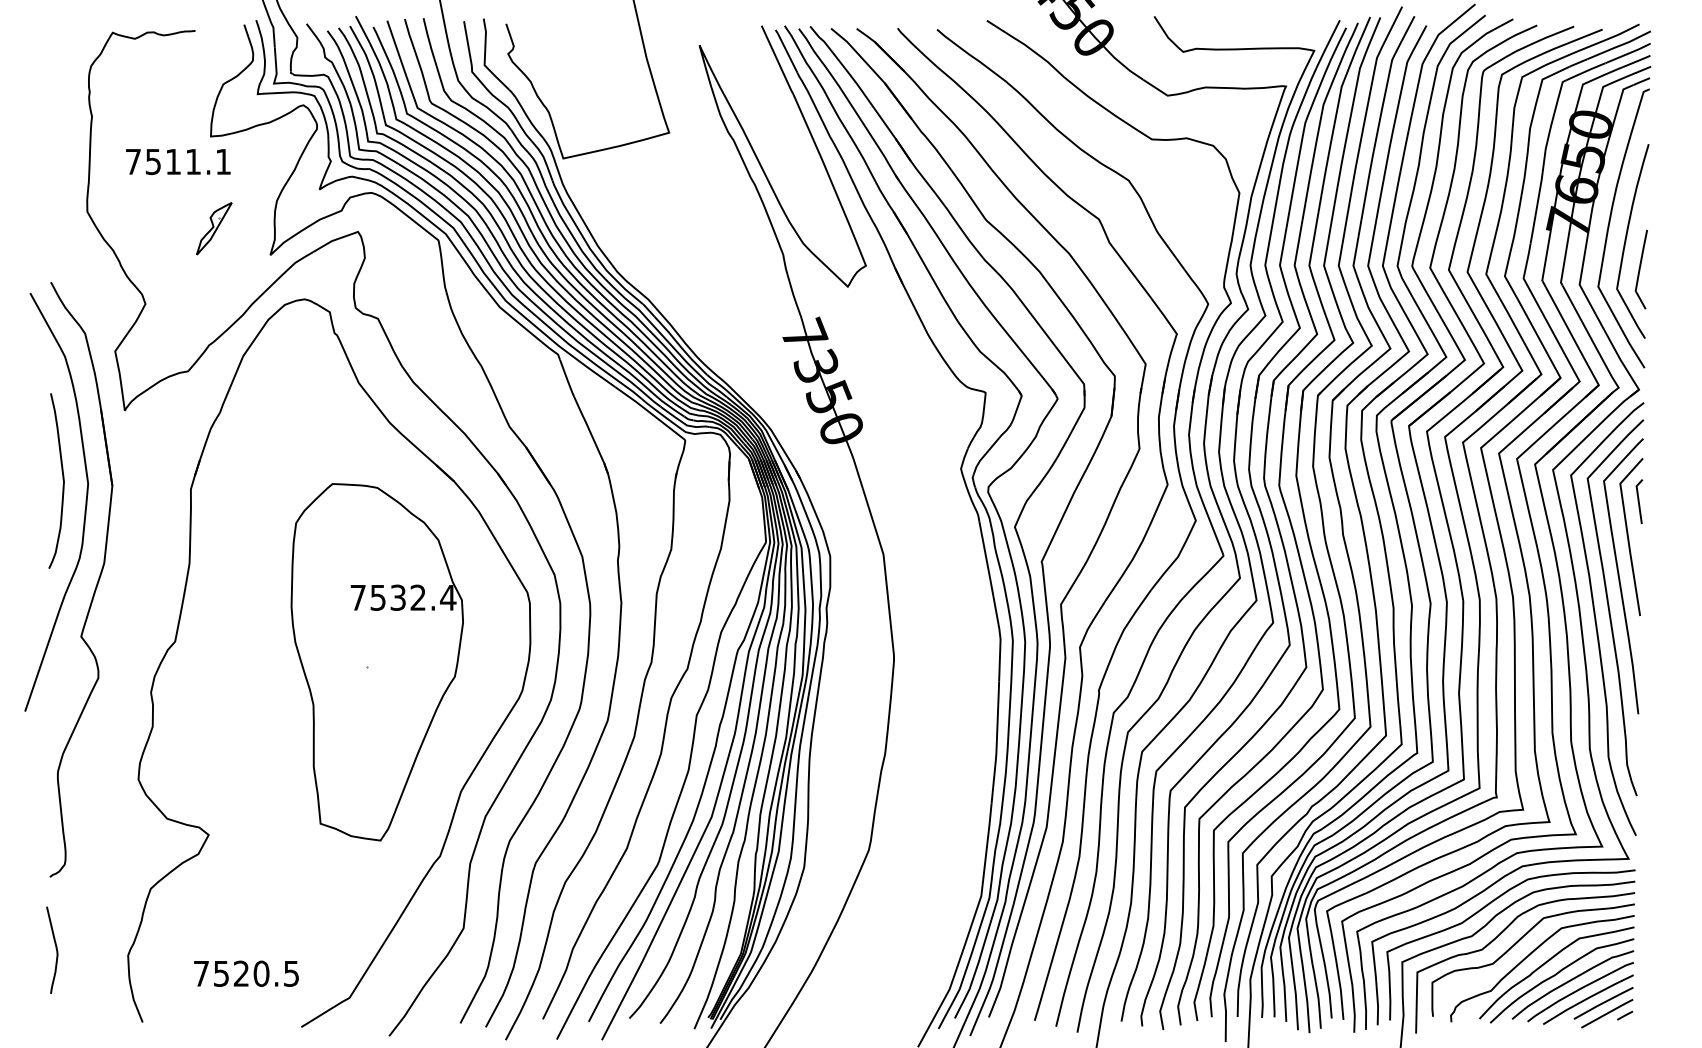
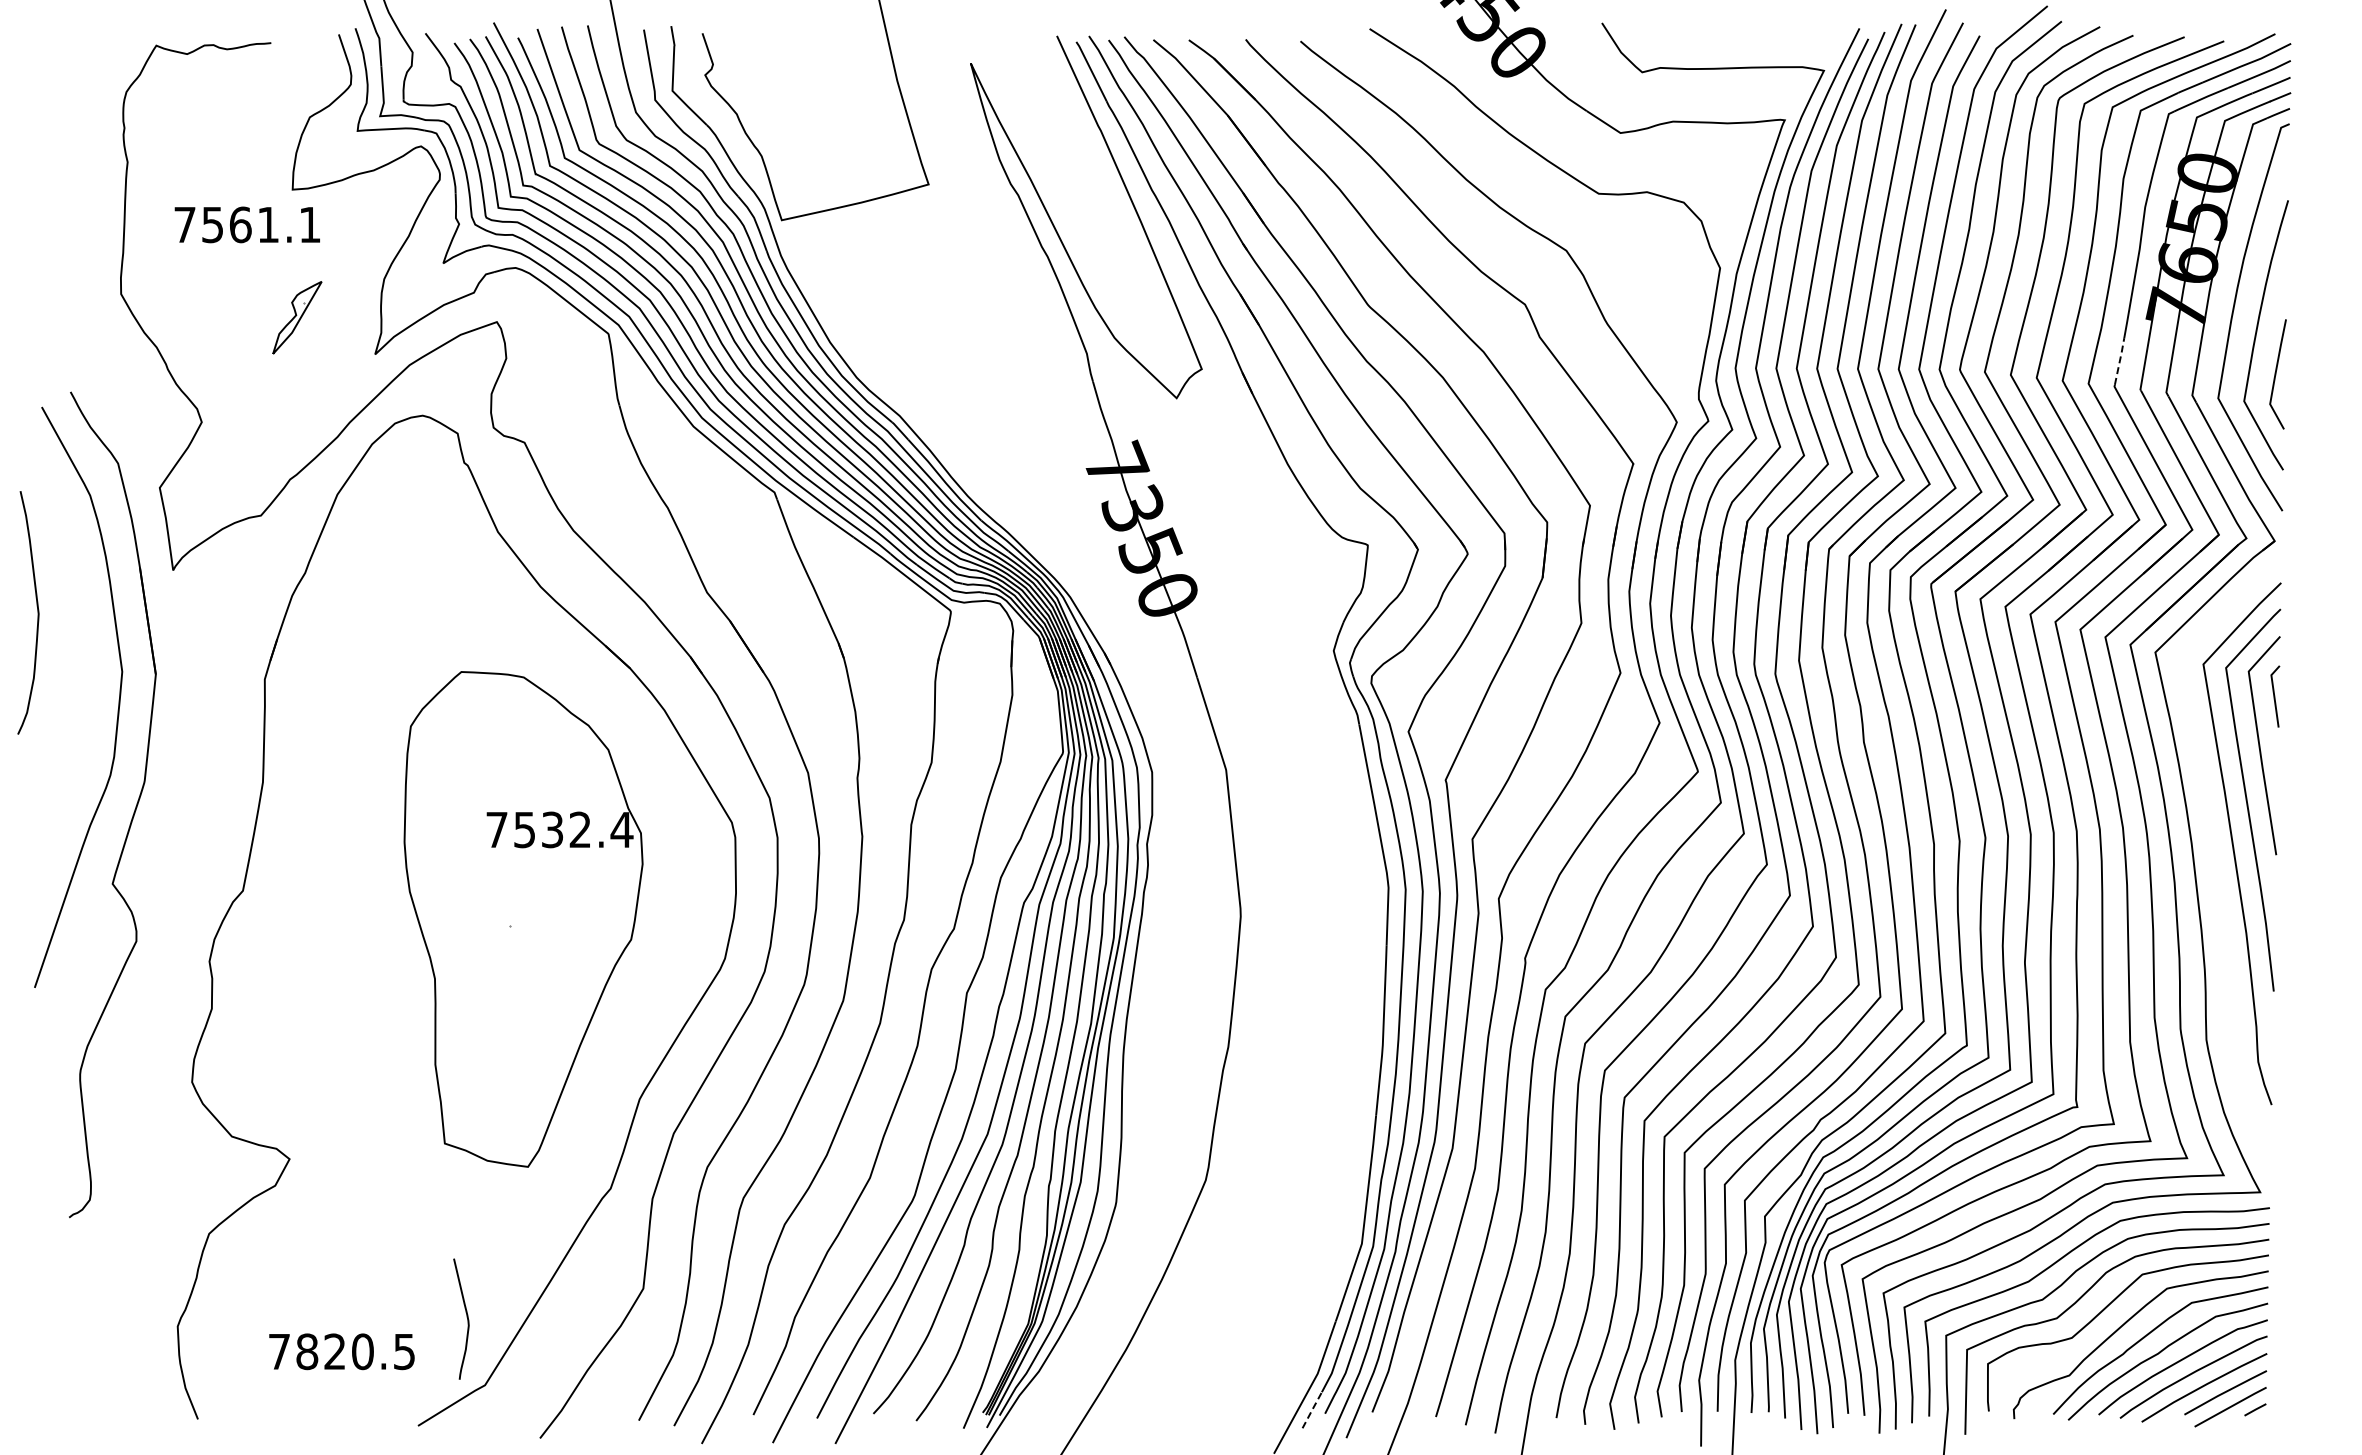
text: (173, 161) -> (240, 224), 7511.1 -> 7561.1
line: (1527, 259) -> (2119, 360), solid -> dashed
curve: (63, 480) -> (37, 612), moved
curve: (1596, 619) -> (2215, 860), removed
curve: (55, 949) -> (466, 1317), moved
text: (221, 973) -> (307, 1351), 7520.5 -> 7820.5
line: (945, 1015) -> (1312, 1409), solid -> dashed

